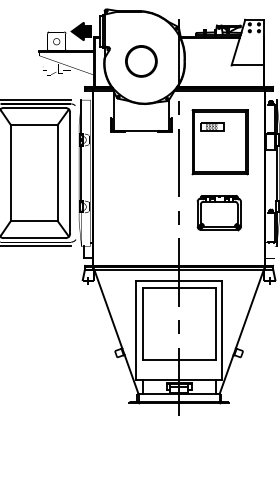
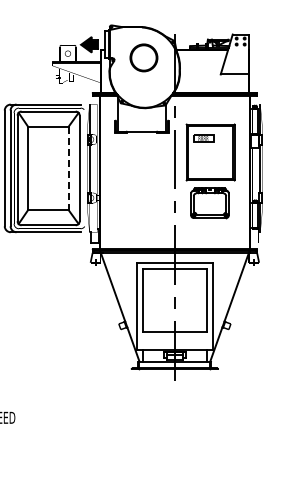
circle: (140, 60) -> (143, 57), moved
part: (219, 142) -> (210, 152), moved
line: (57, 173) -> (68, 168), solid -> dashed

